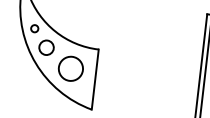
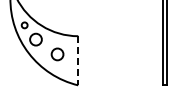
circle: (70, 68) -> (57, 54), size x0.6
line: (95, 79) -> (78, 60), solid -> dashed

